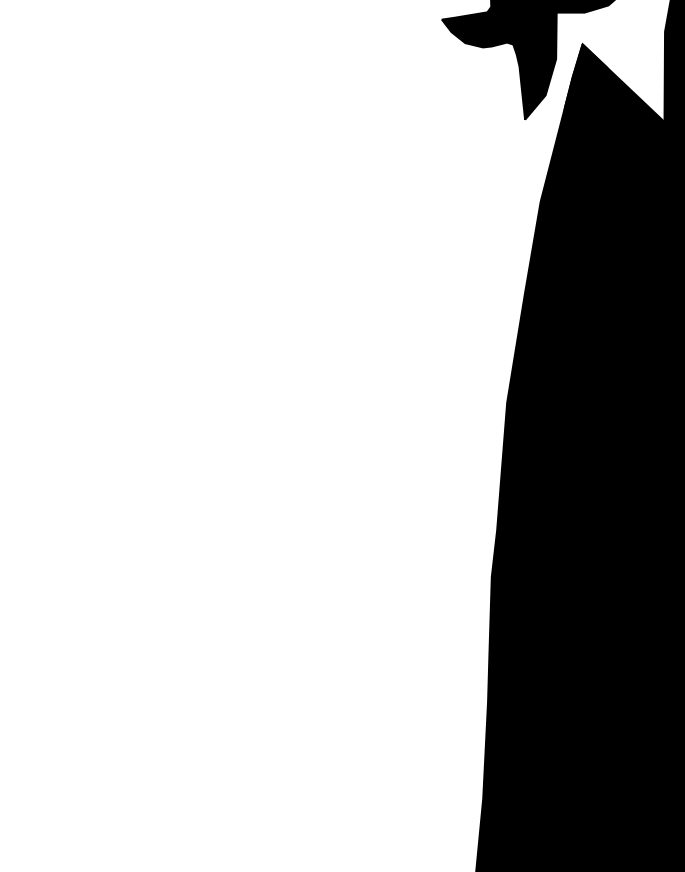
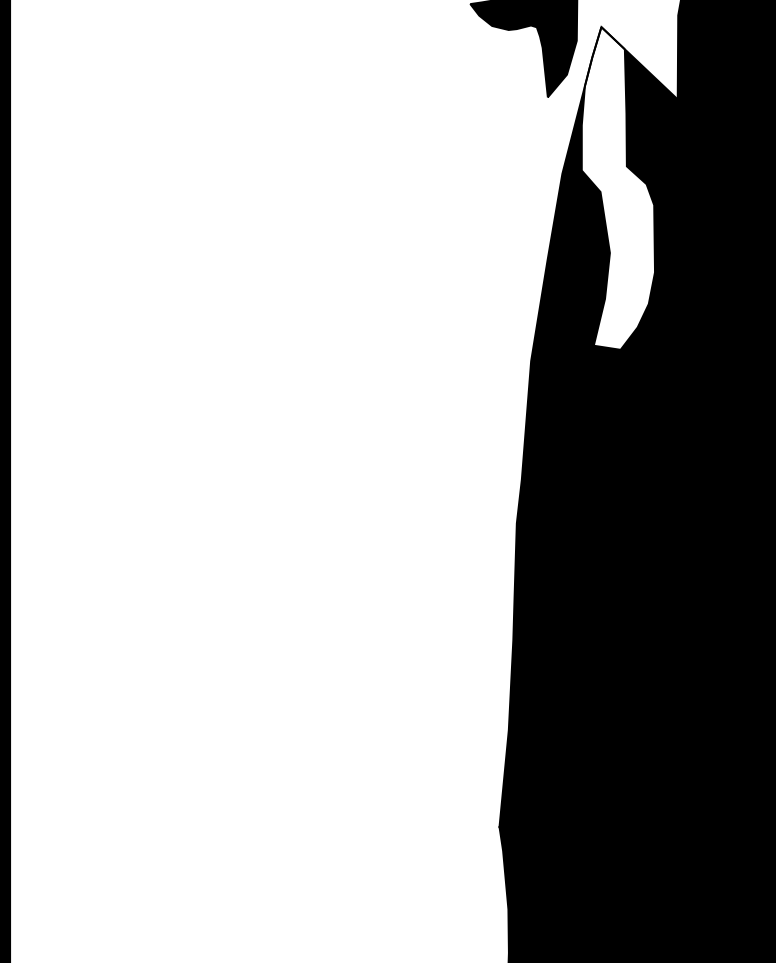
fill: (599, 217) -> (617, 188), removed

